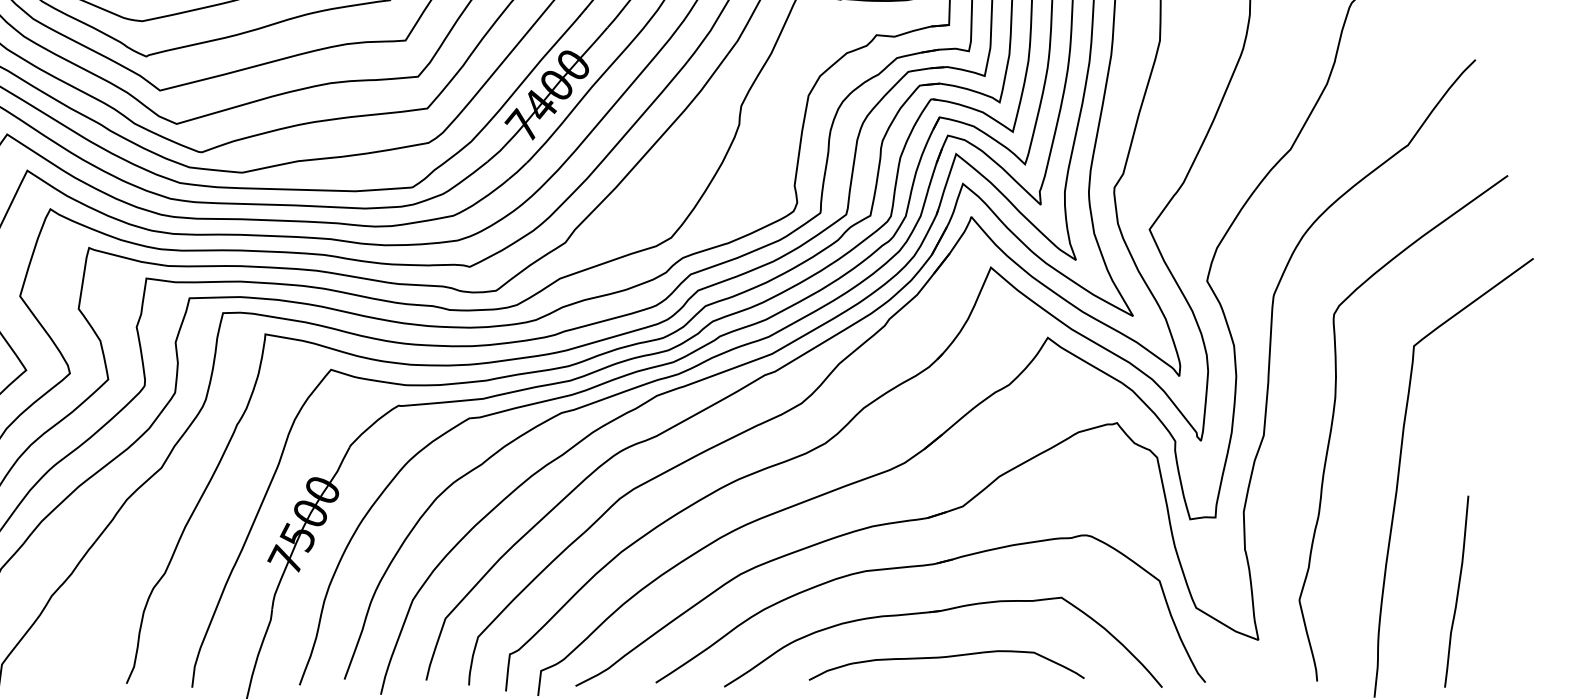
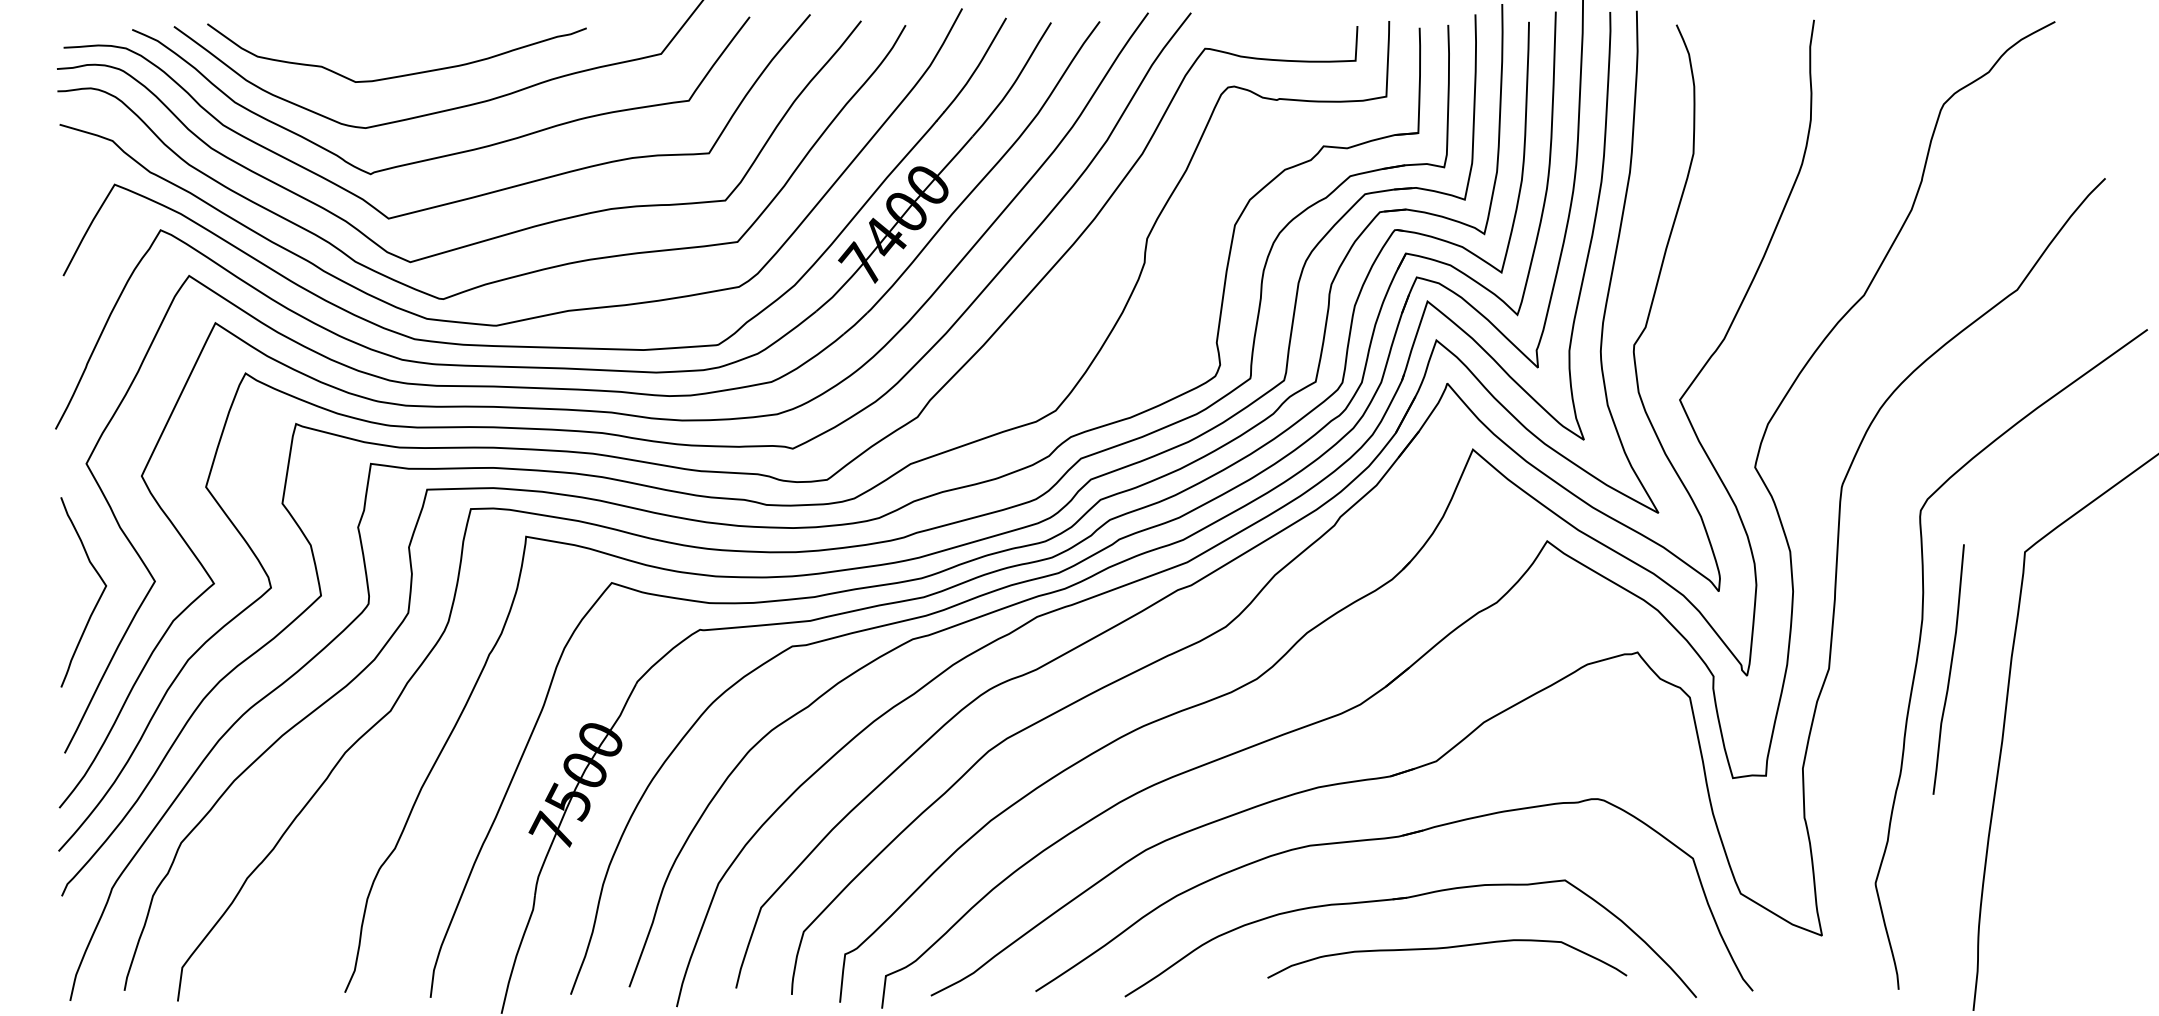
curve: (1457, 591) -> (1949, 669), moved
curve: (946, 657) -> (1447, 948), moved

